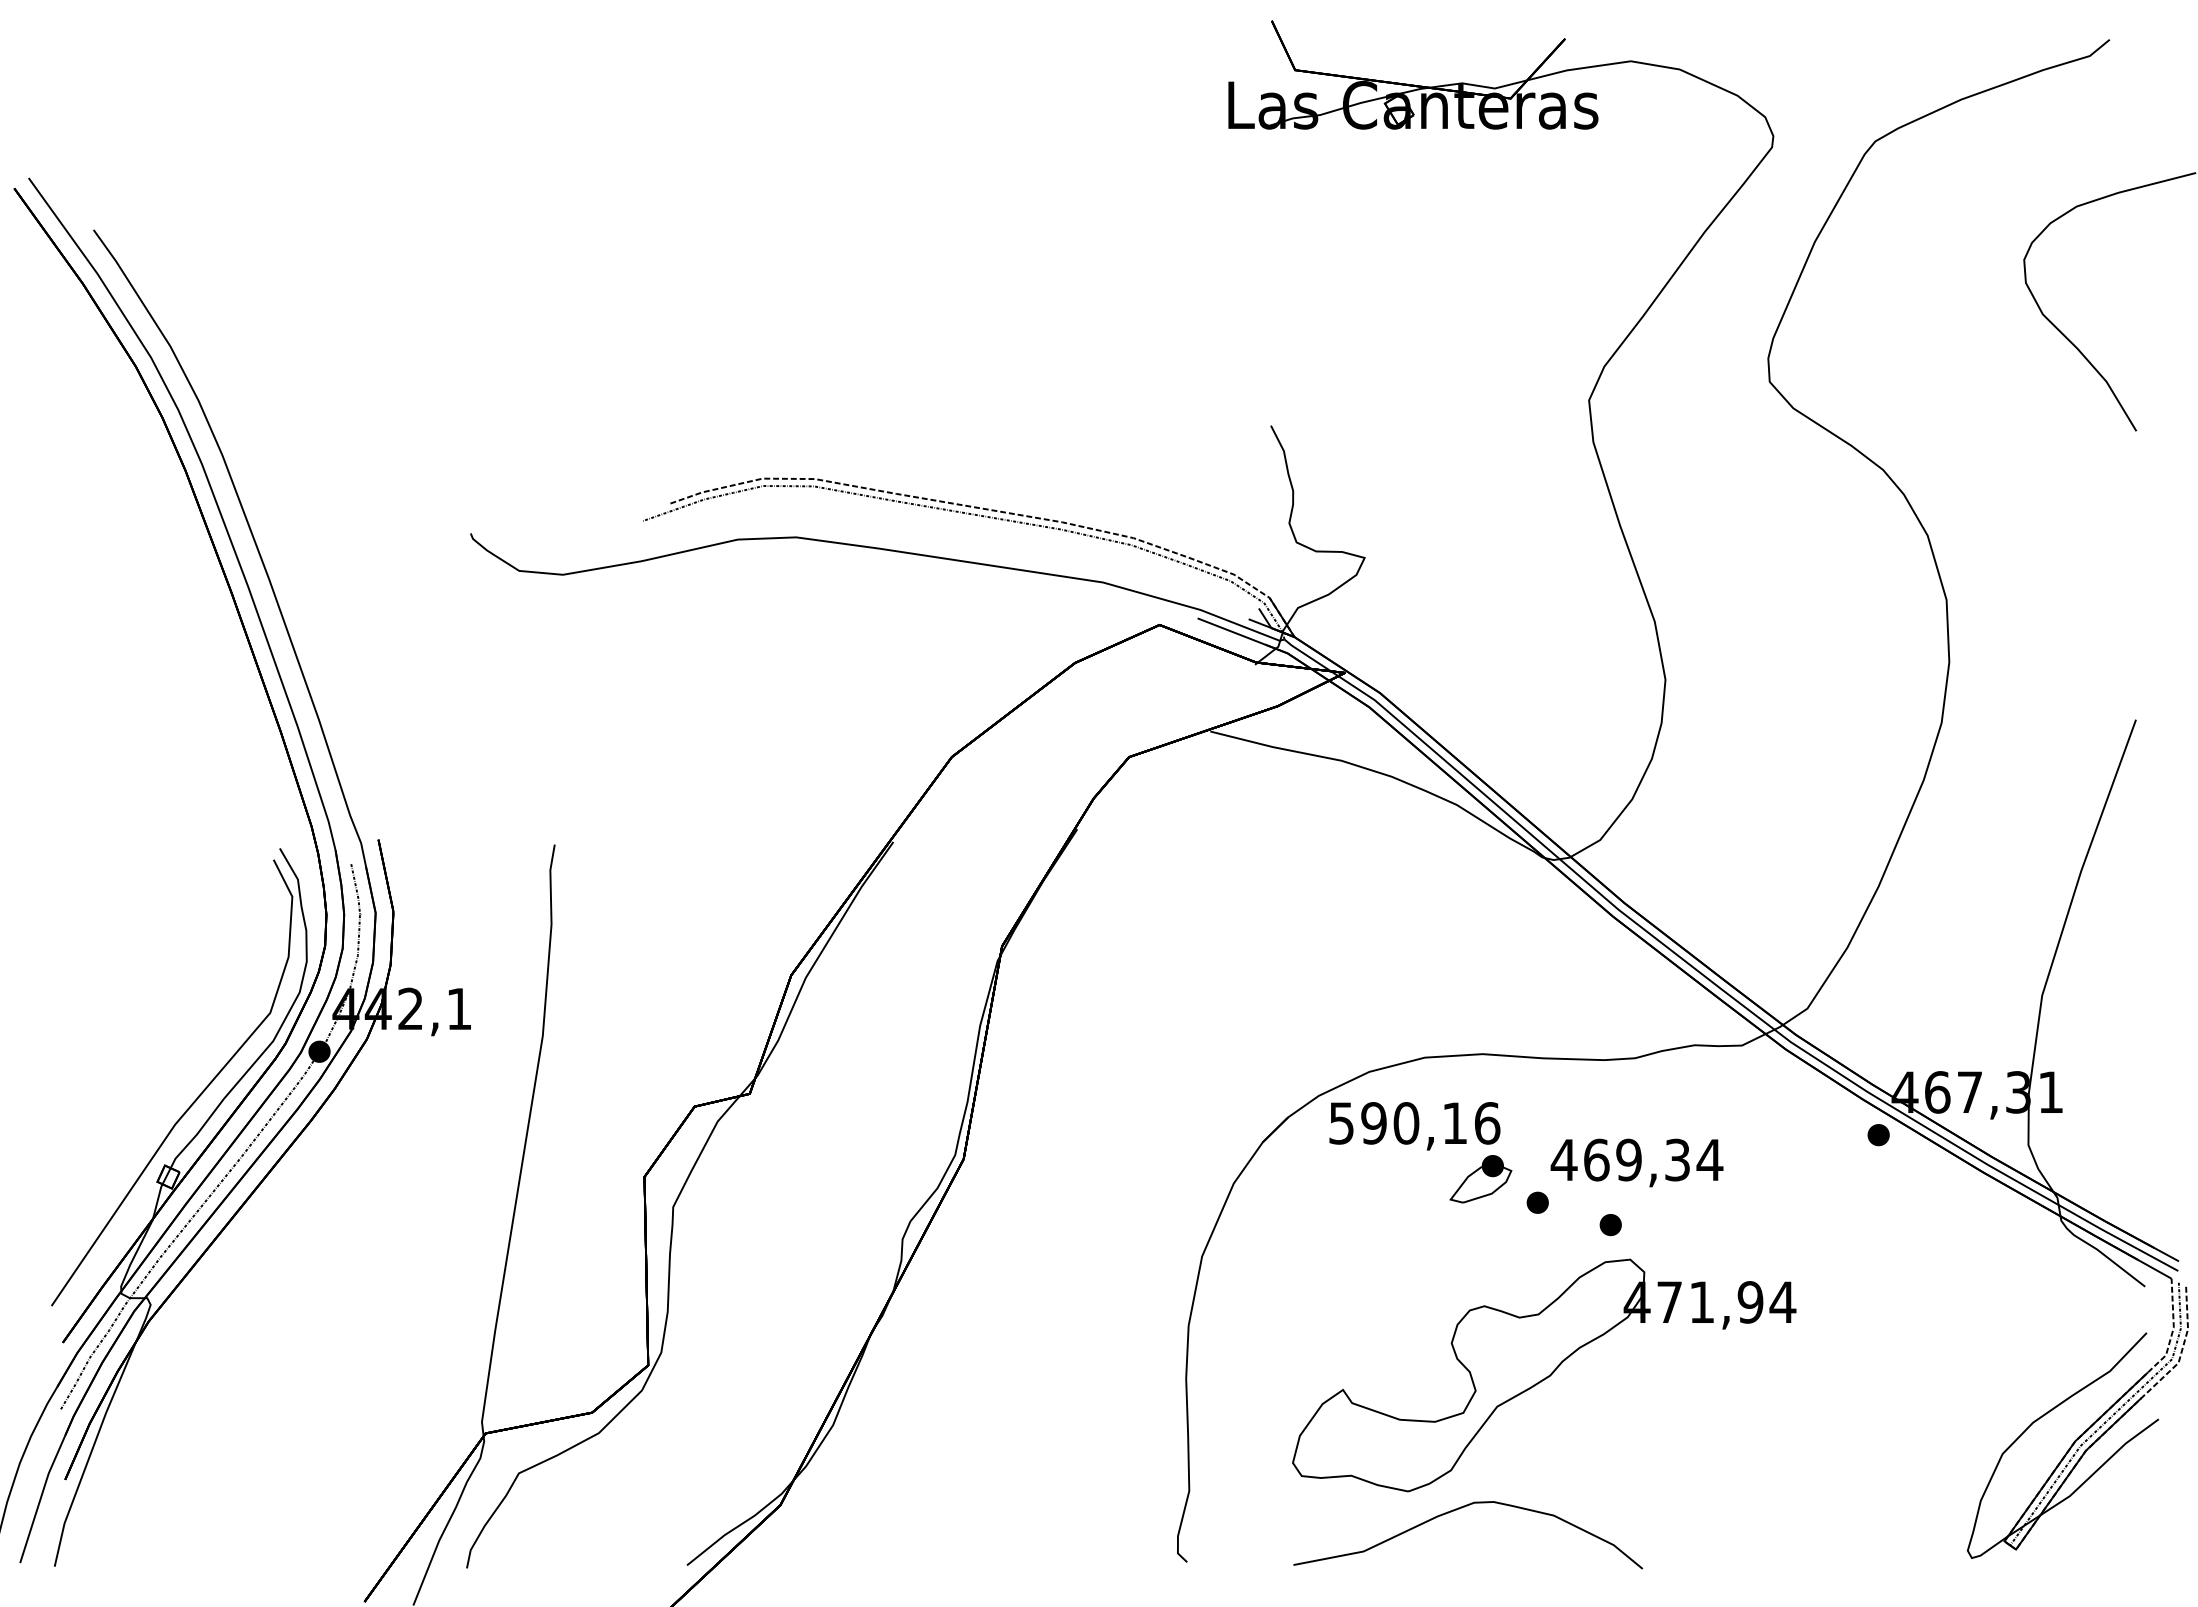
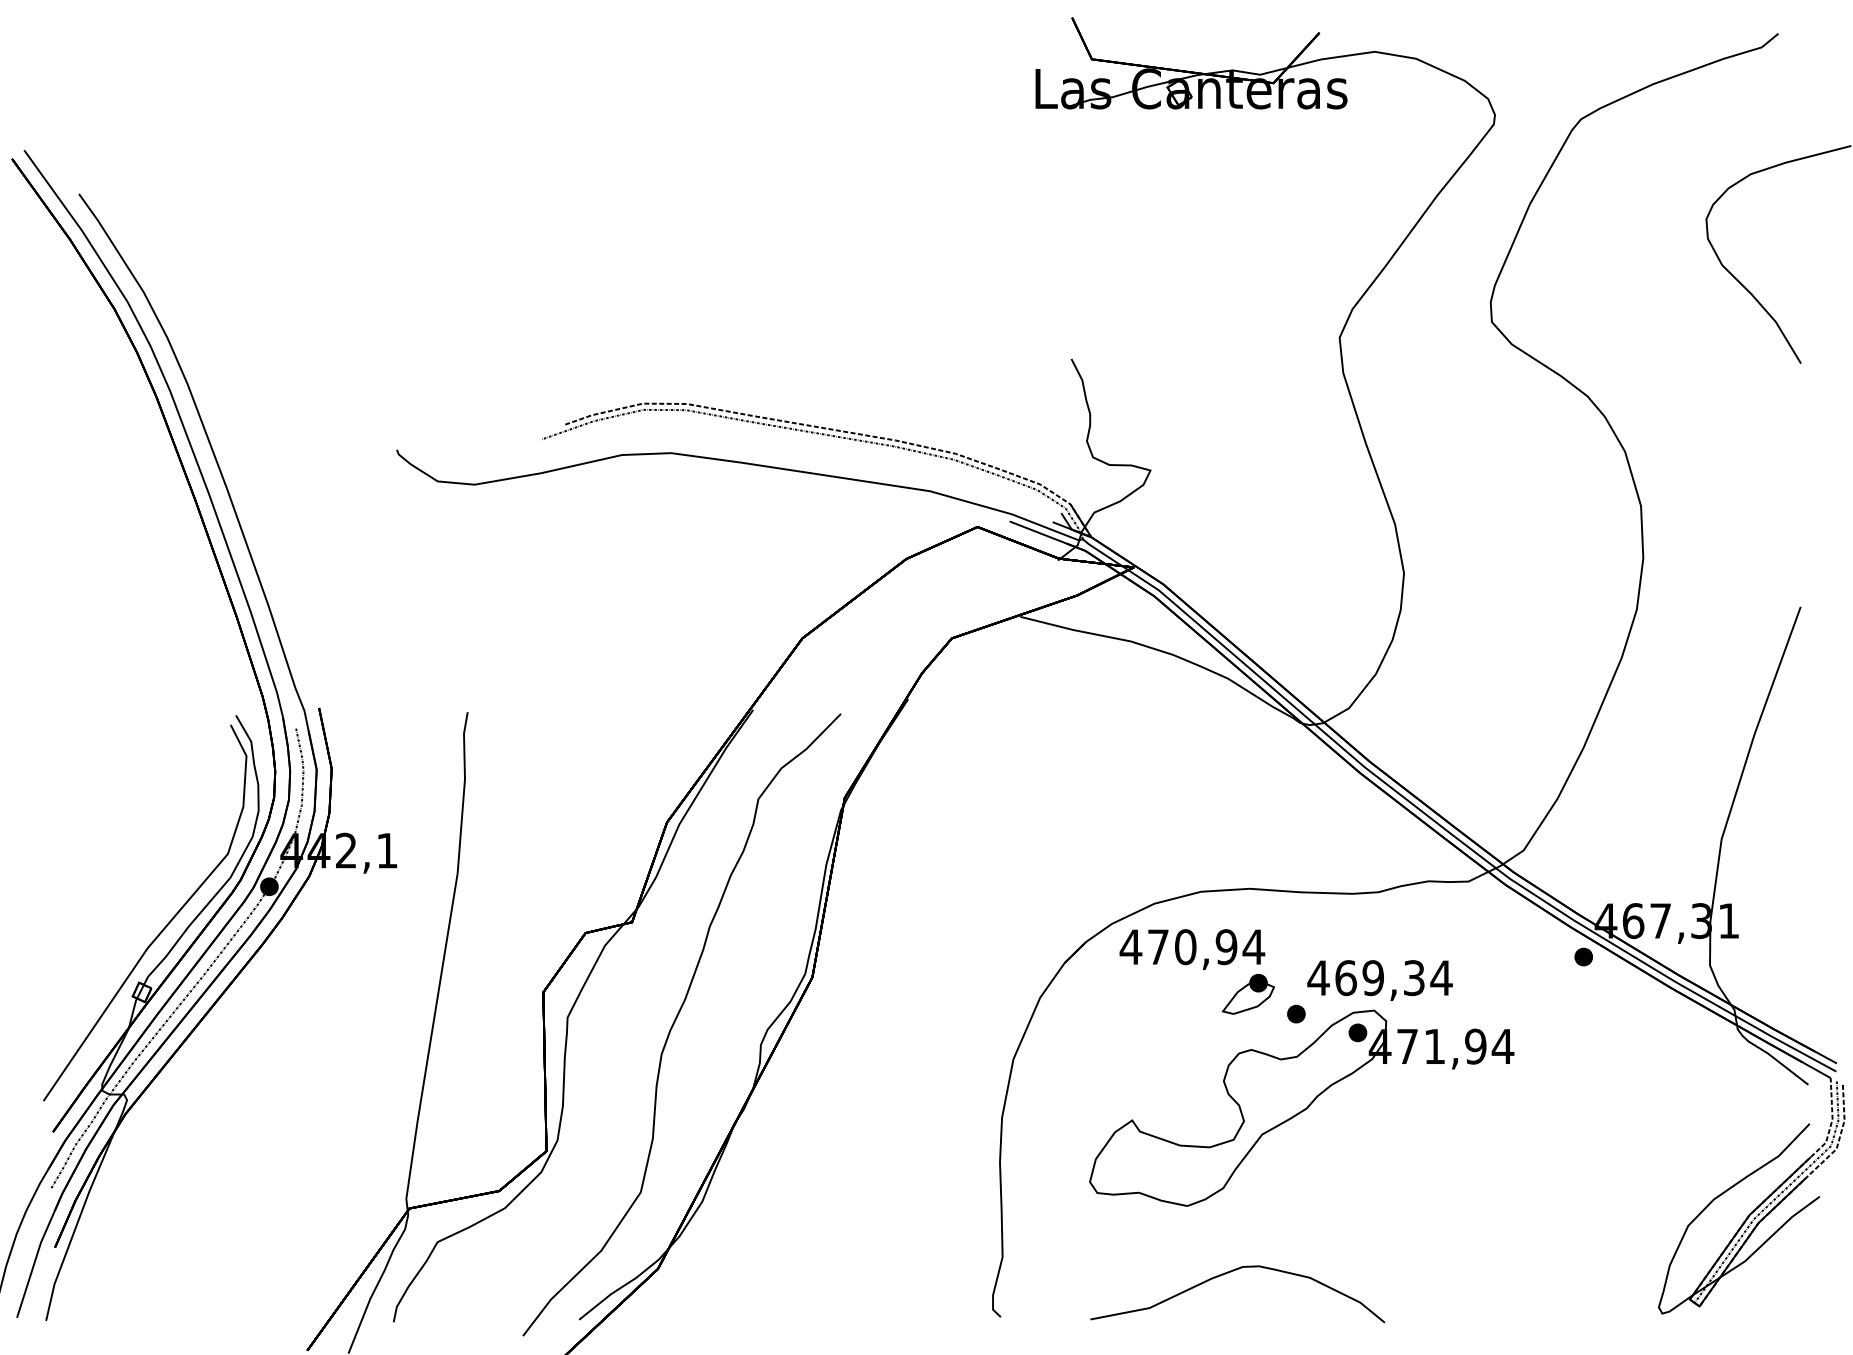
text: (1414, 1123) -> (1192, 947), 590,16 -> 470,94
part: (801, 1211) -> (675, 1021), added
part: (1544, 1375) -> (1302, 1108), moved

